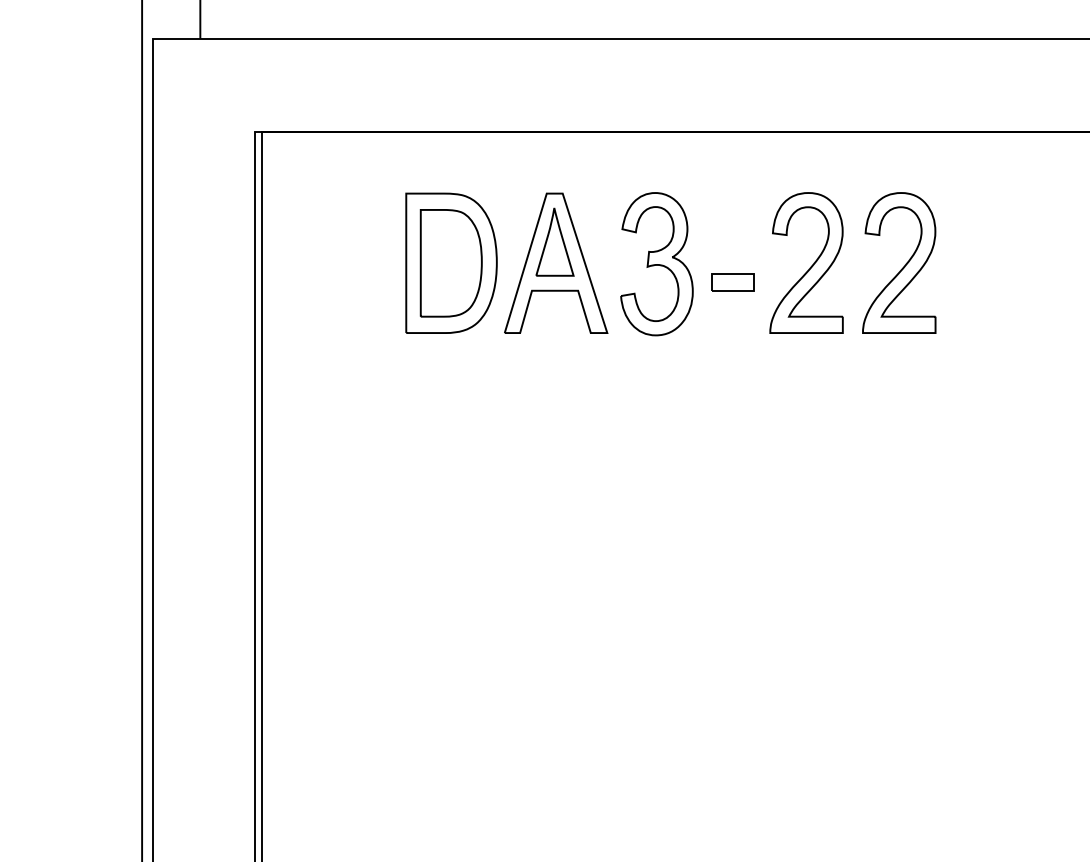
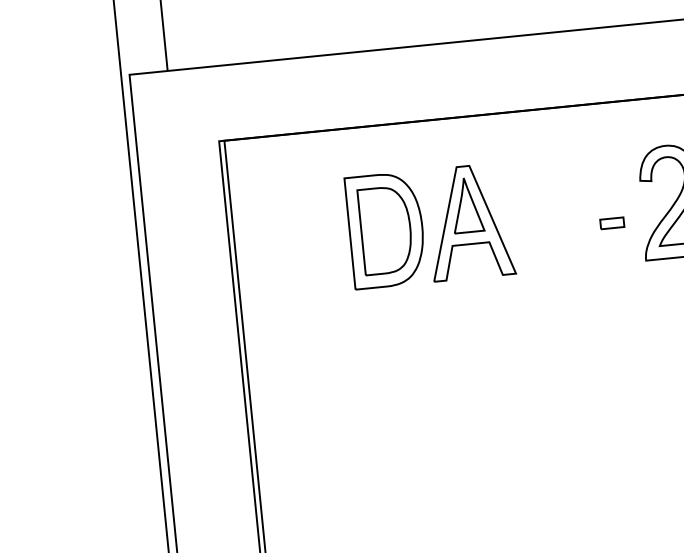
part: (656, 264) -> (549, 215), removed
part: (732, 282) -> (611, 223), size x0.7

